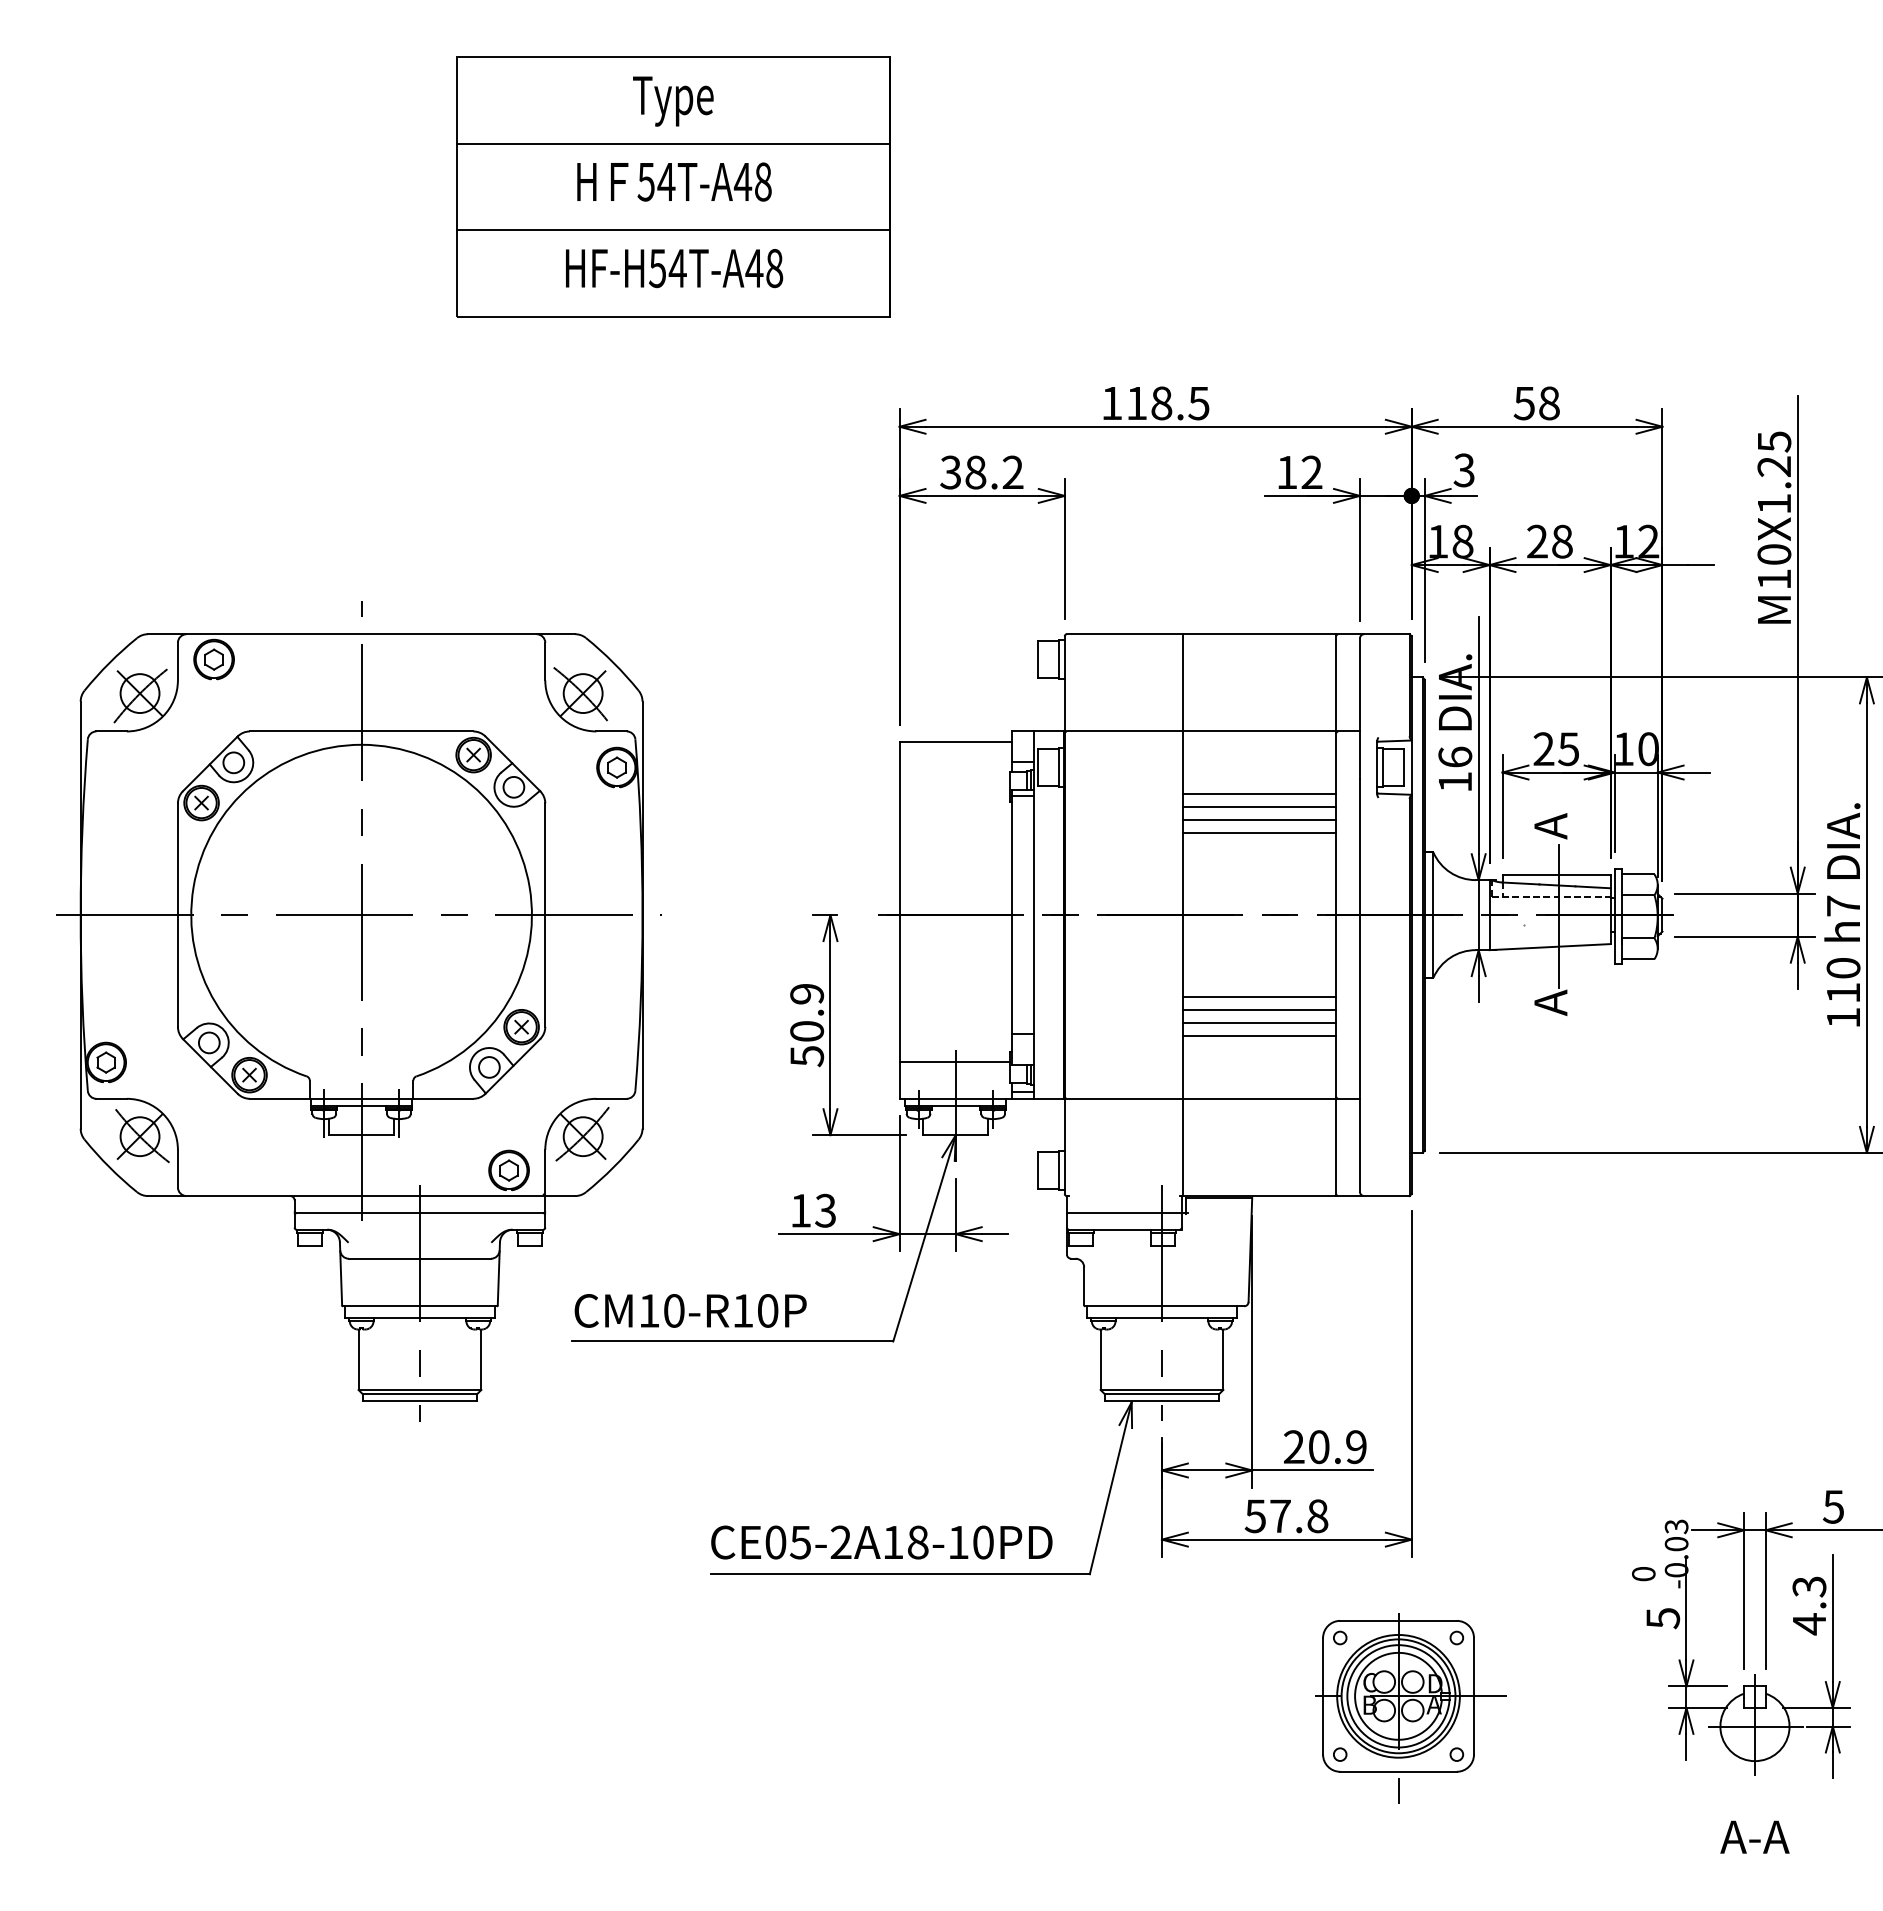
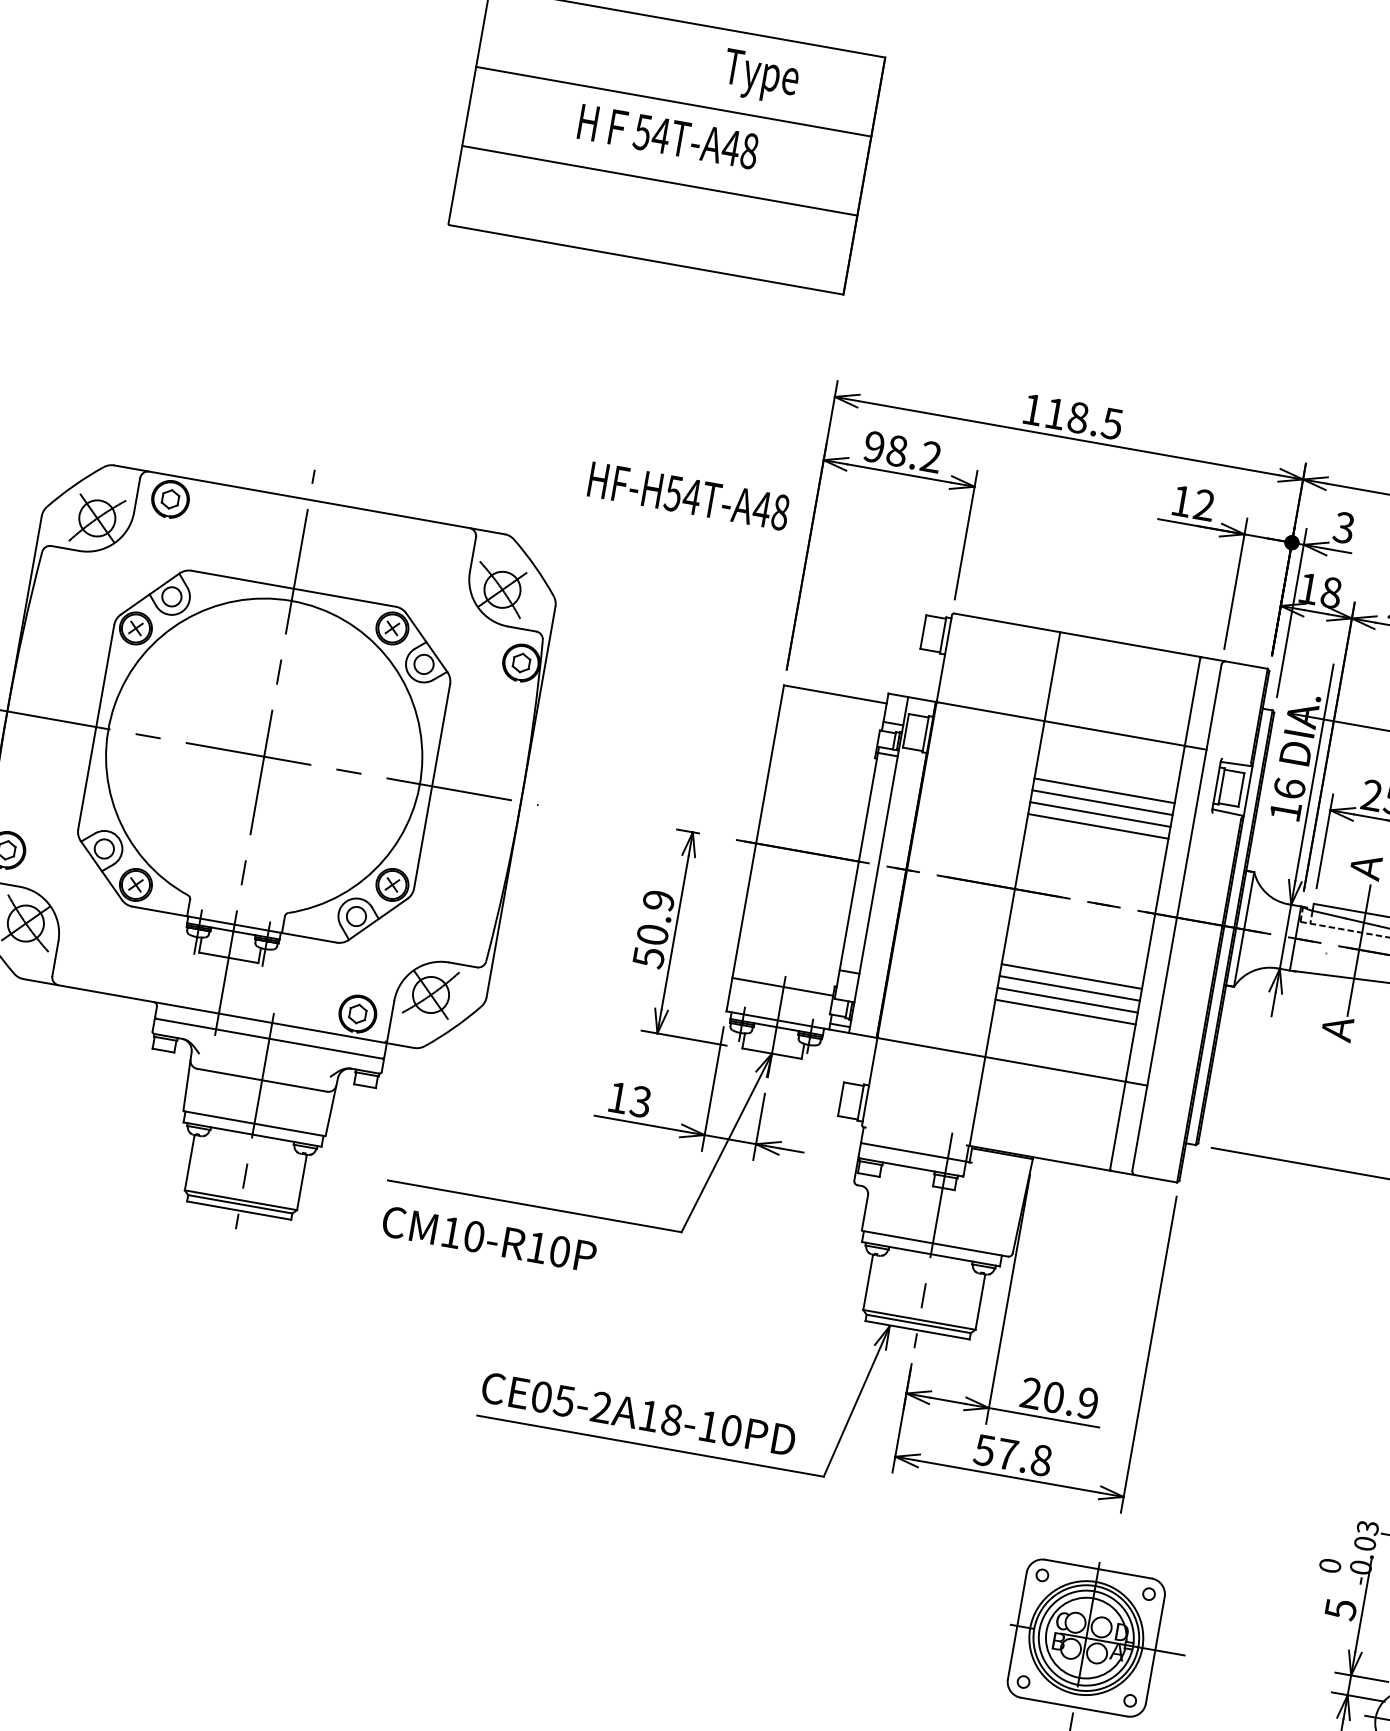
text: (673, 101) -> (760, 77), moved
text: (674, 268) -> (688, 496), moved
text: (950, 472) -> (873, 446), 38.2 -> 98.2
text: (690, 1310) -> (489, 1238), moved

